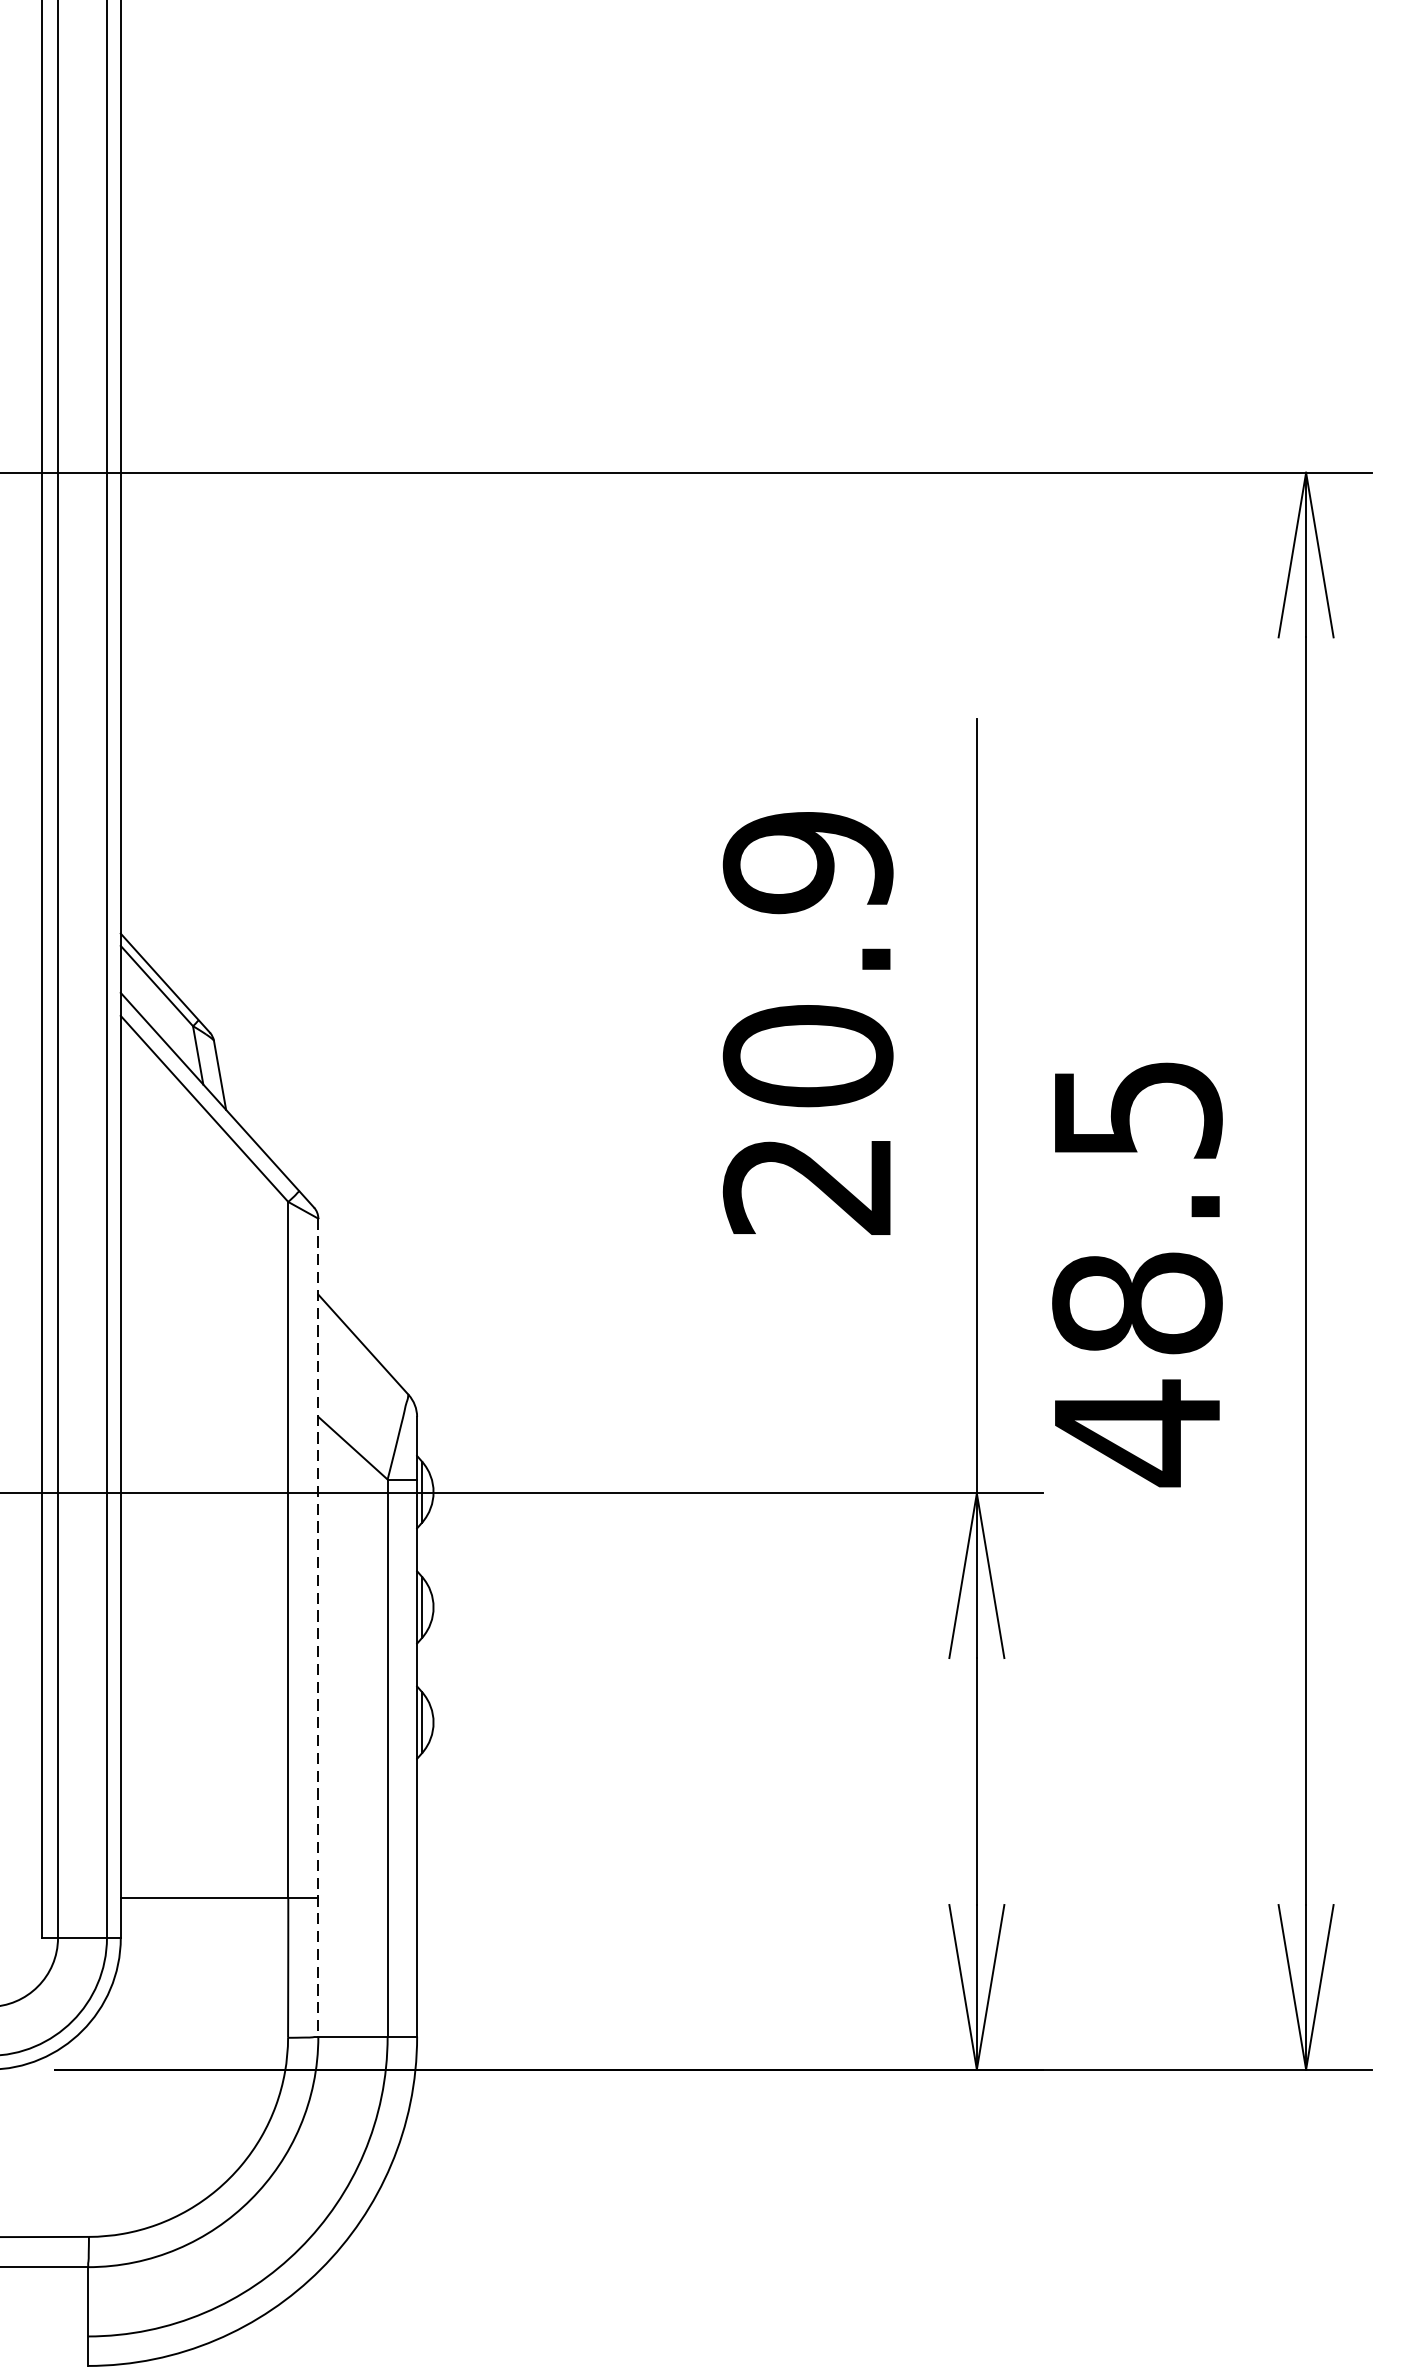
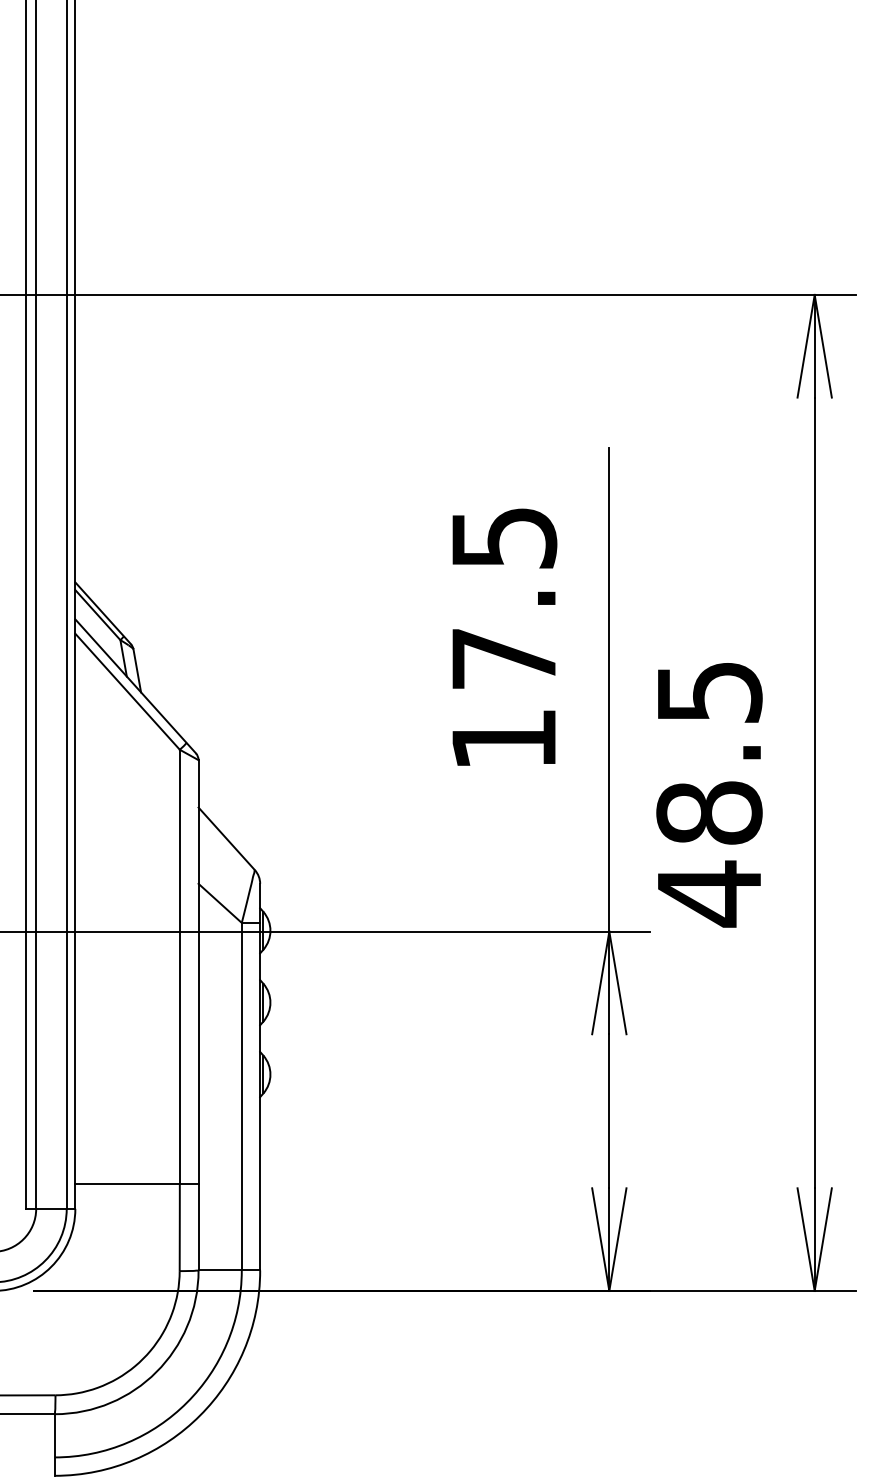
text: (807, 1023) -> (503, 638), 20.9 -> 17.5
line: (318, 1627) -> (198, 1015), dashed -> solid

